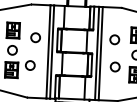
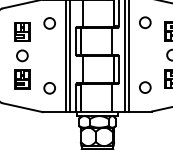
circle: (35, 37) -> (49, 23), moved
circle: (114, 39) -> (145, 22), moved
circle: (30, 65) -> (49, 88), moved
circle: (115, 66) -> (145, 87), moved

